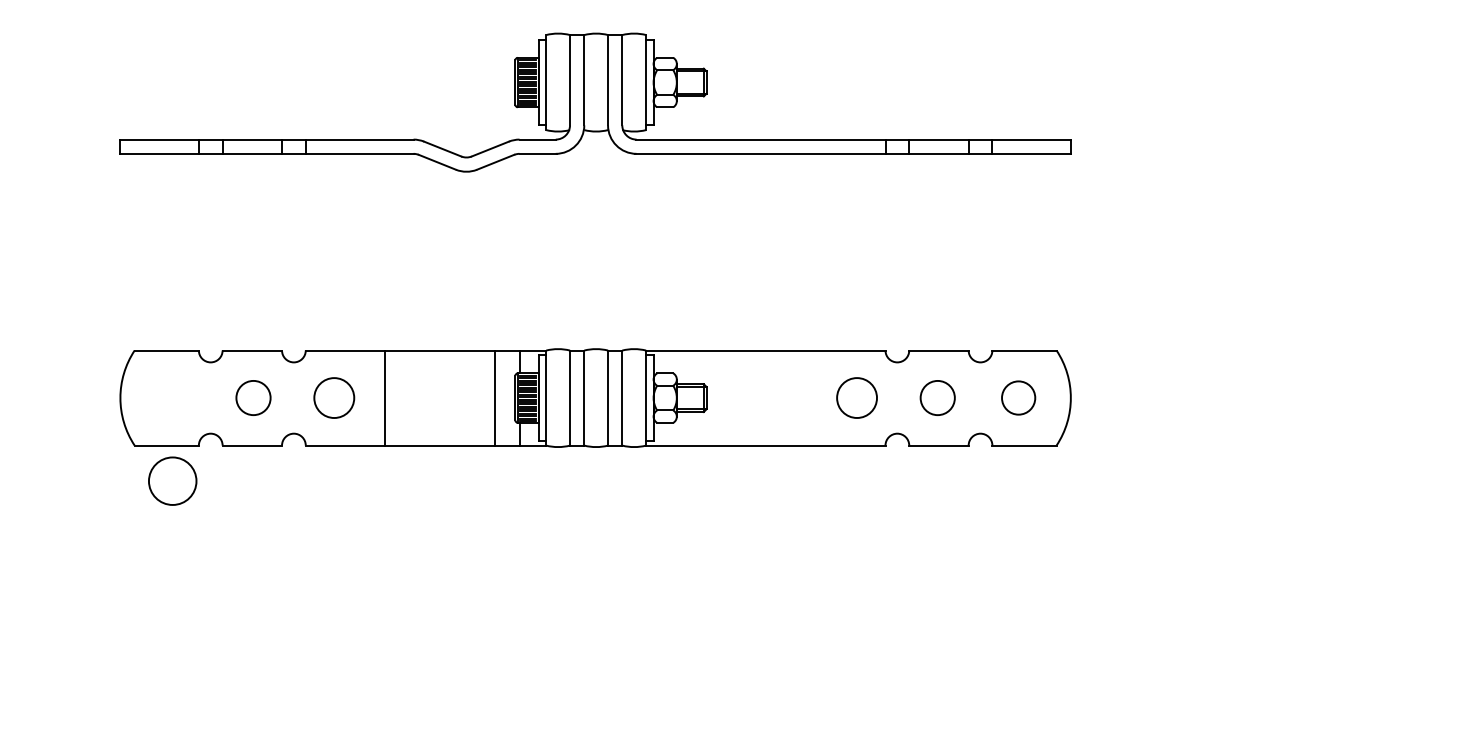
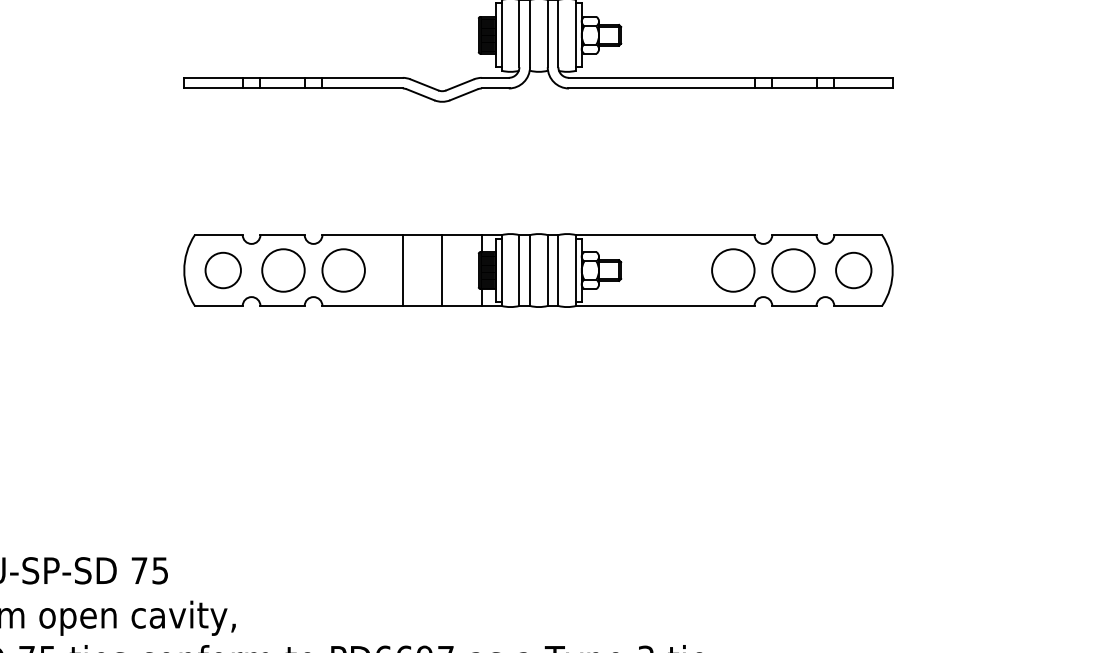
circle: (253, 398) -> (283, 270), size x1.67
circle: (334, 398) -> (343, 270), size x1.43
line: (385, 398) -> (402, 270), moved
line: (495, 398) -> (442, 270), moved
circle: (857, 398) -> (733, 270), size x1.43
circle: (937, 398) -> (793, 270), size x1.67
circle: (1018, 398) -> (853, 270), size x1.43
circle: (171, 481) -> (222, 270), moved

